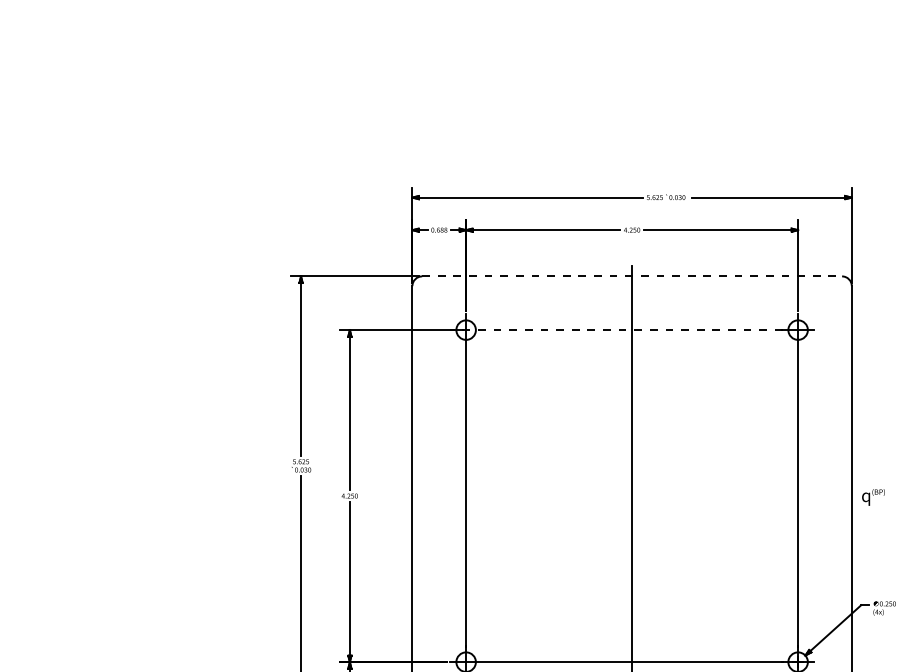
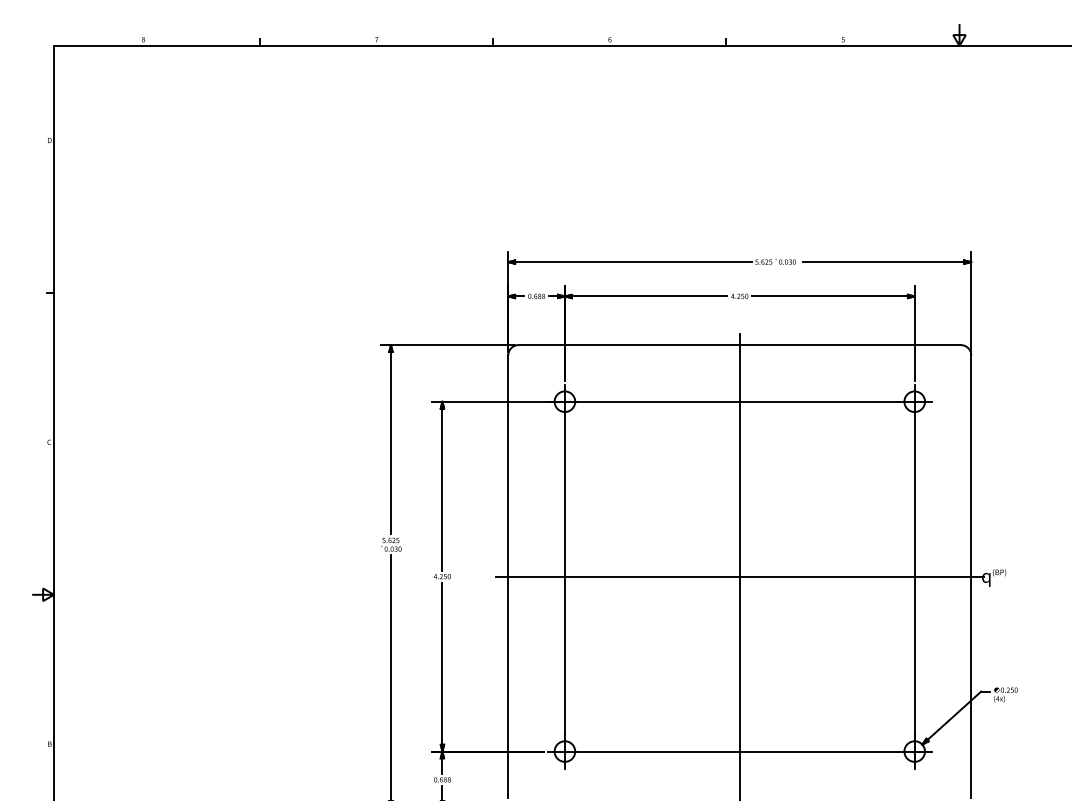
line: (632, 276) -> (740, 345), dashed -> solid
line: (615, 329) -> (722, 401), dashed -> solid
line: (631, 495) -> (739, 576), added

